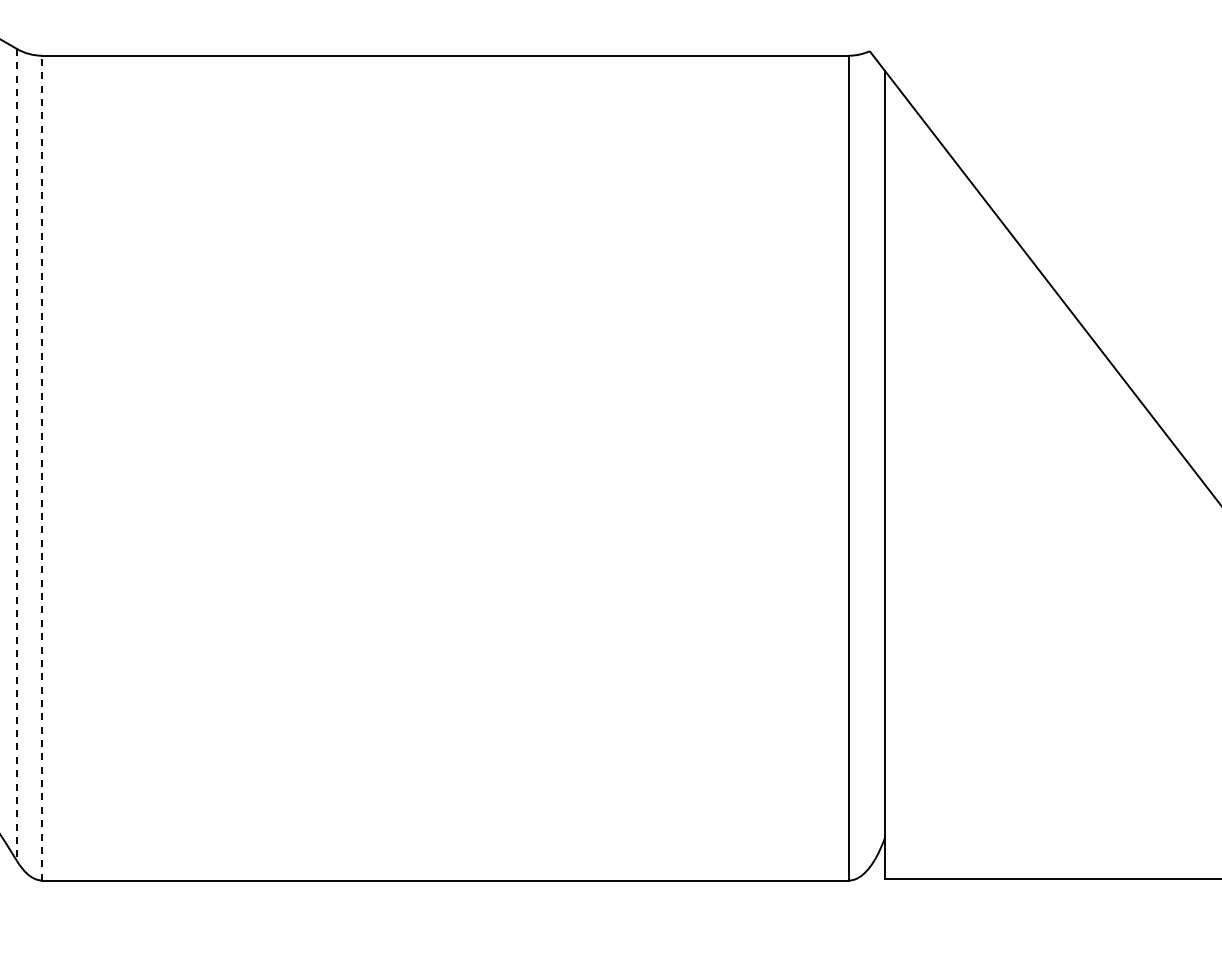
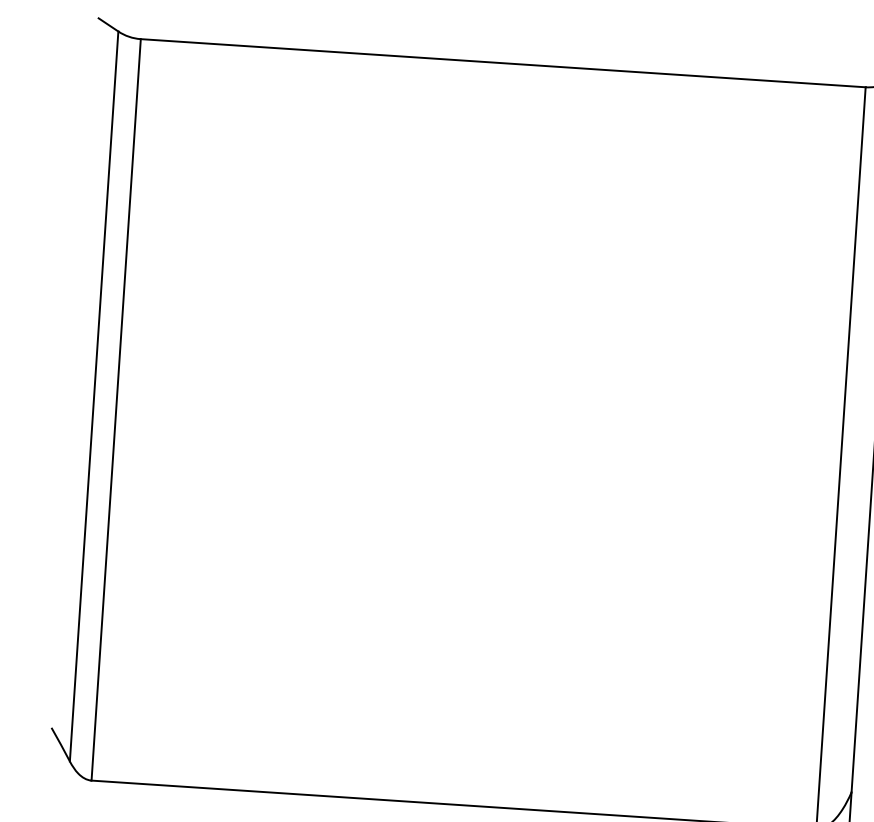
line: (16, 455) -> (93, 396), dashed -> solid
line: (42, 467) -> (116, 409), dashed -> solid

